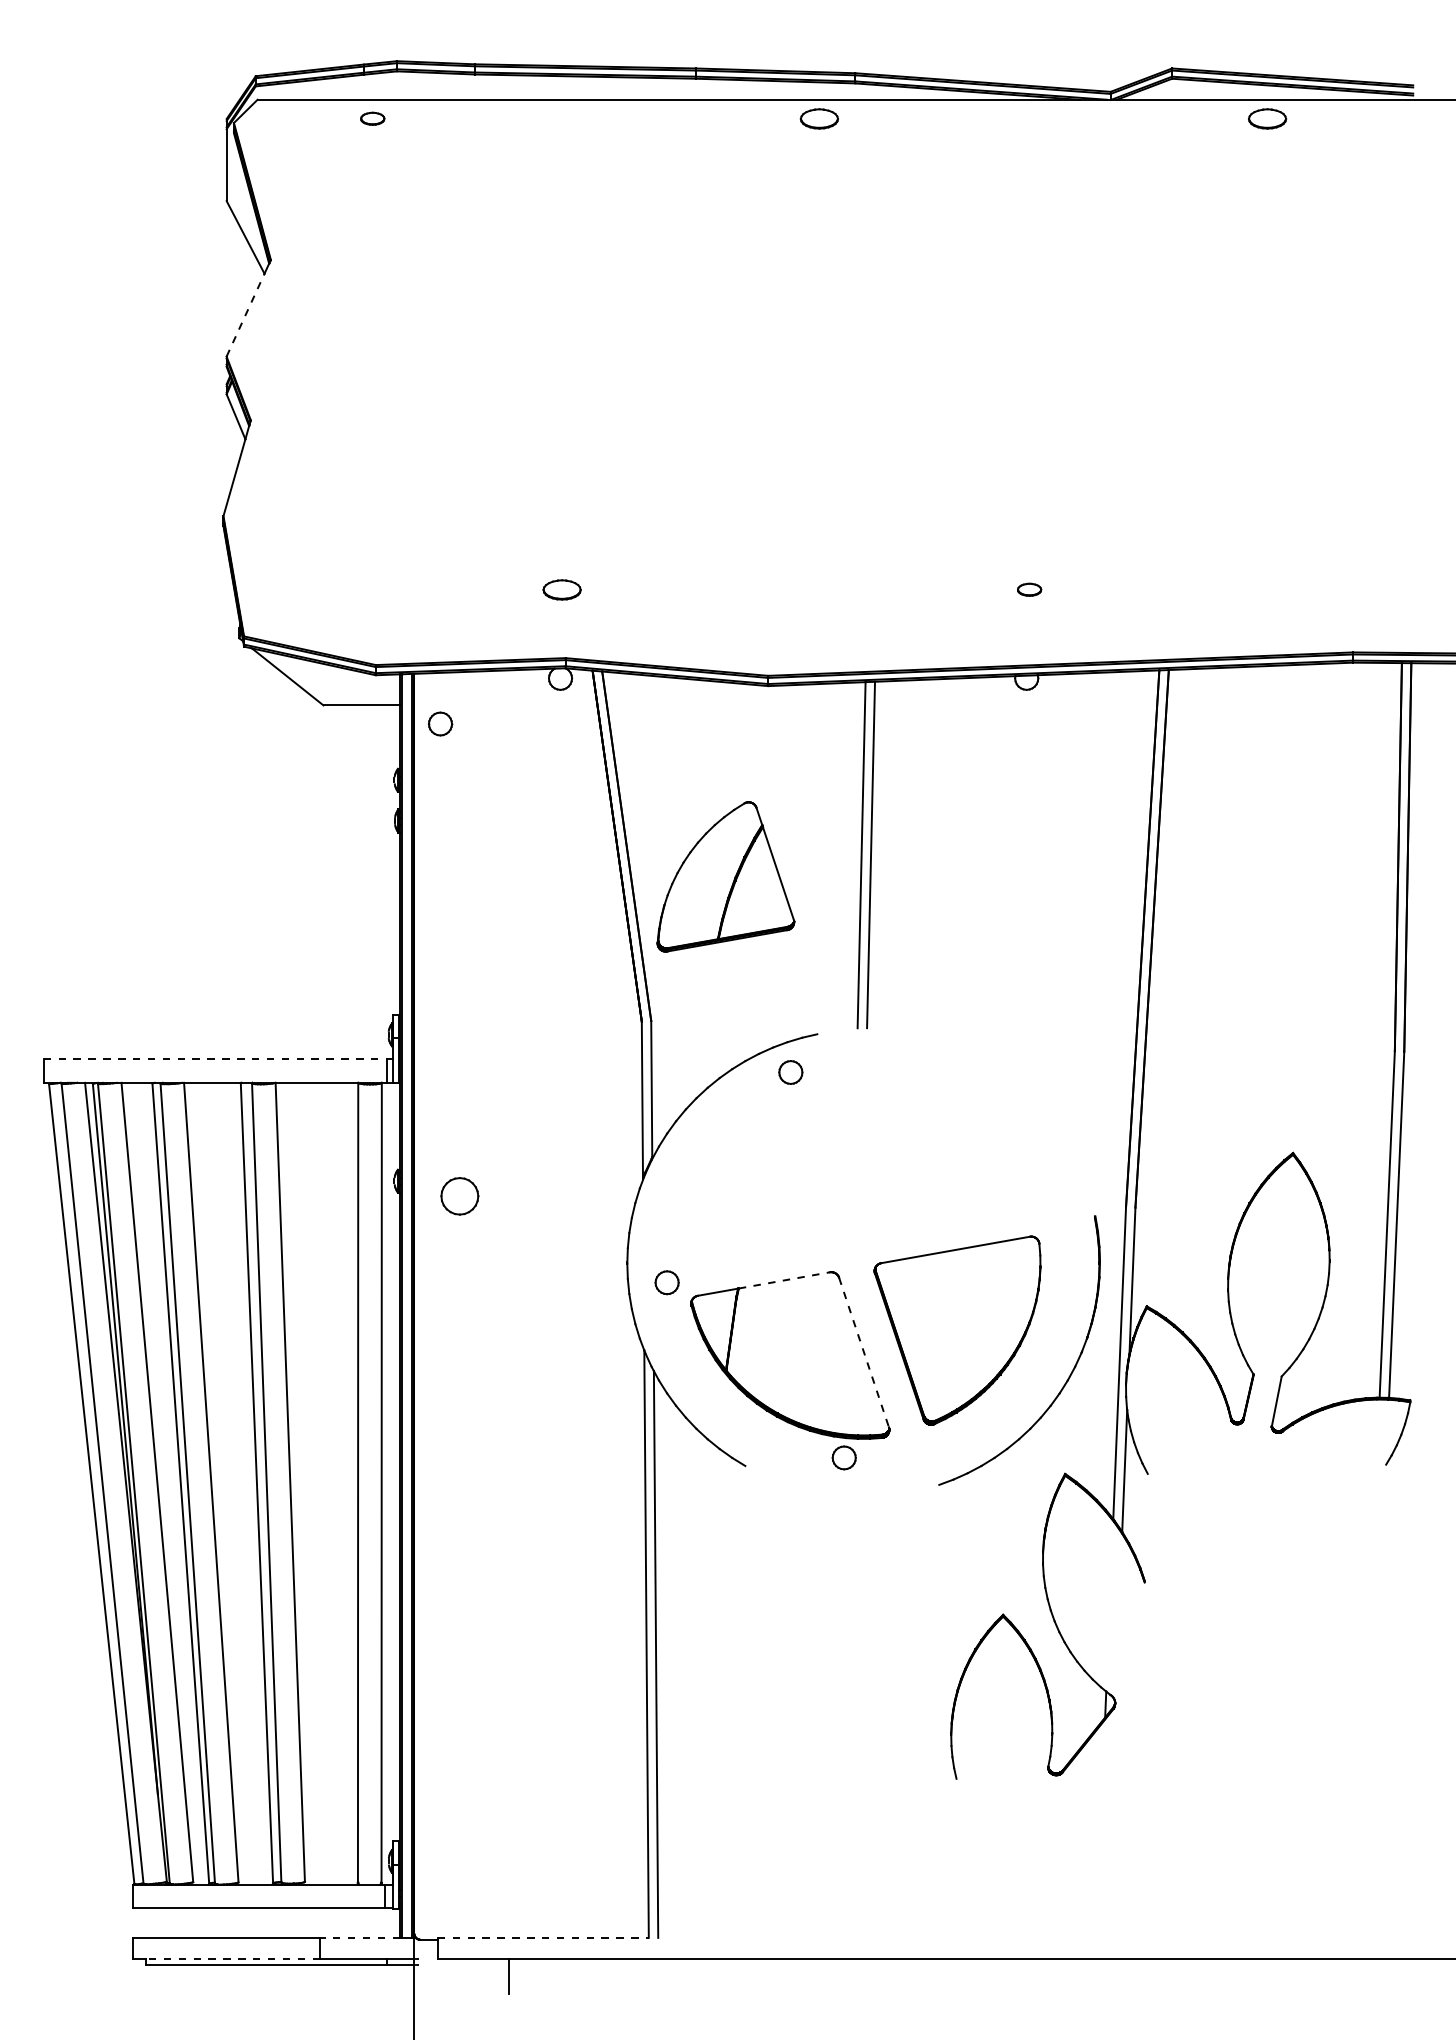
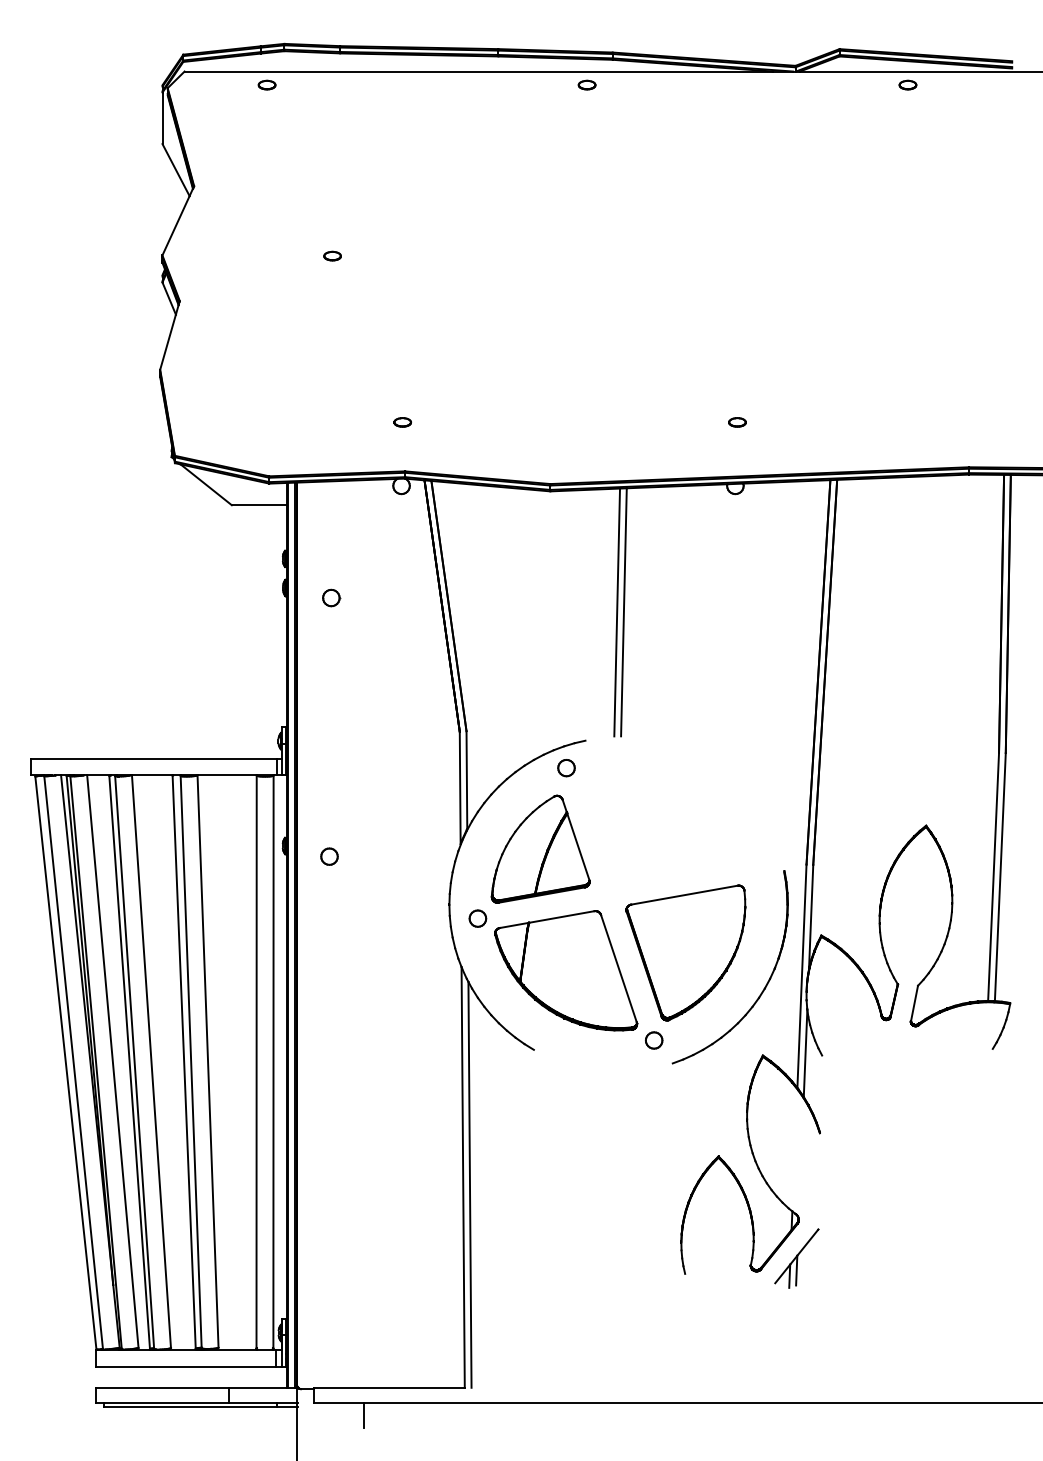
part: (819, 118) -> (587, 84), size x0.62
part: (1267, 118) -> (907, 84), size x0.62
line: (245, 315) -> (175, 226), dashed -> solid
part: (463, 357) -> (332, 256), added
part: (561, 589) -> (402, 422), size x0.62
part: (440, 723) -> (331, 597), moved
part: (725, 876) -> (540, 849), moved
line: (215, 1059) -> (154, 758), dashed -> solid
part: (459, 1195) -> (329, 856), size x0.62
line: (784, 1280) -> (561, 917), dashed -> solid
line: (864, 1352) -> (619, 968), dashed -> solid
part: (843, 1457) -> (653, 1040), moved
part: (1112, 1757) -> (796, 1258), added
line: (359, 1937) -> (257, 1387), dashed -> solid
line: (543, 1937) -> (389, 1387), dashed -> solid
line: (232, 1959) -> (166, 1403), dashed -> solid

